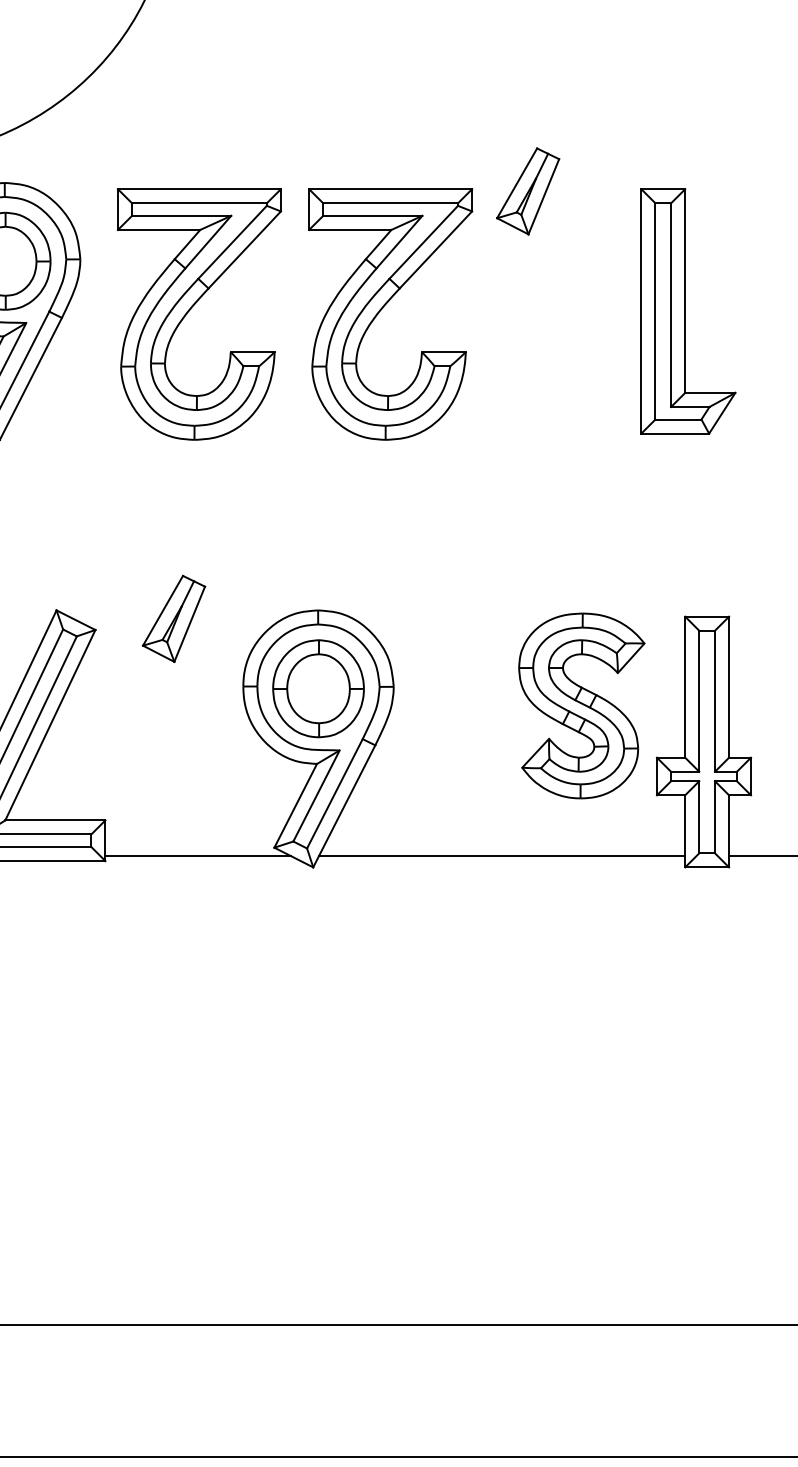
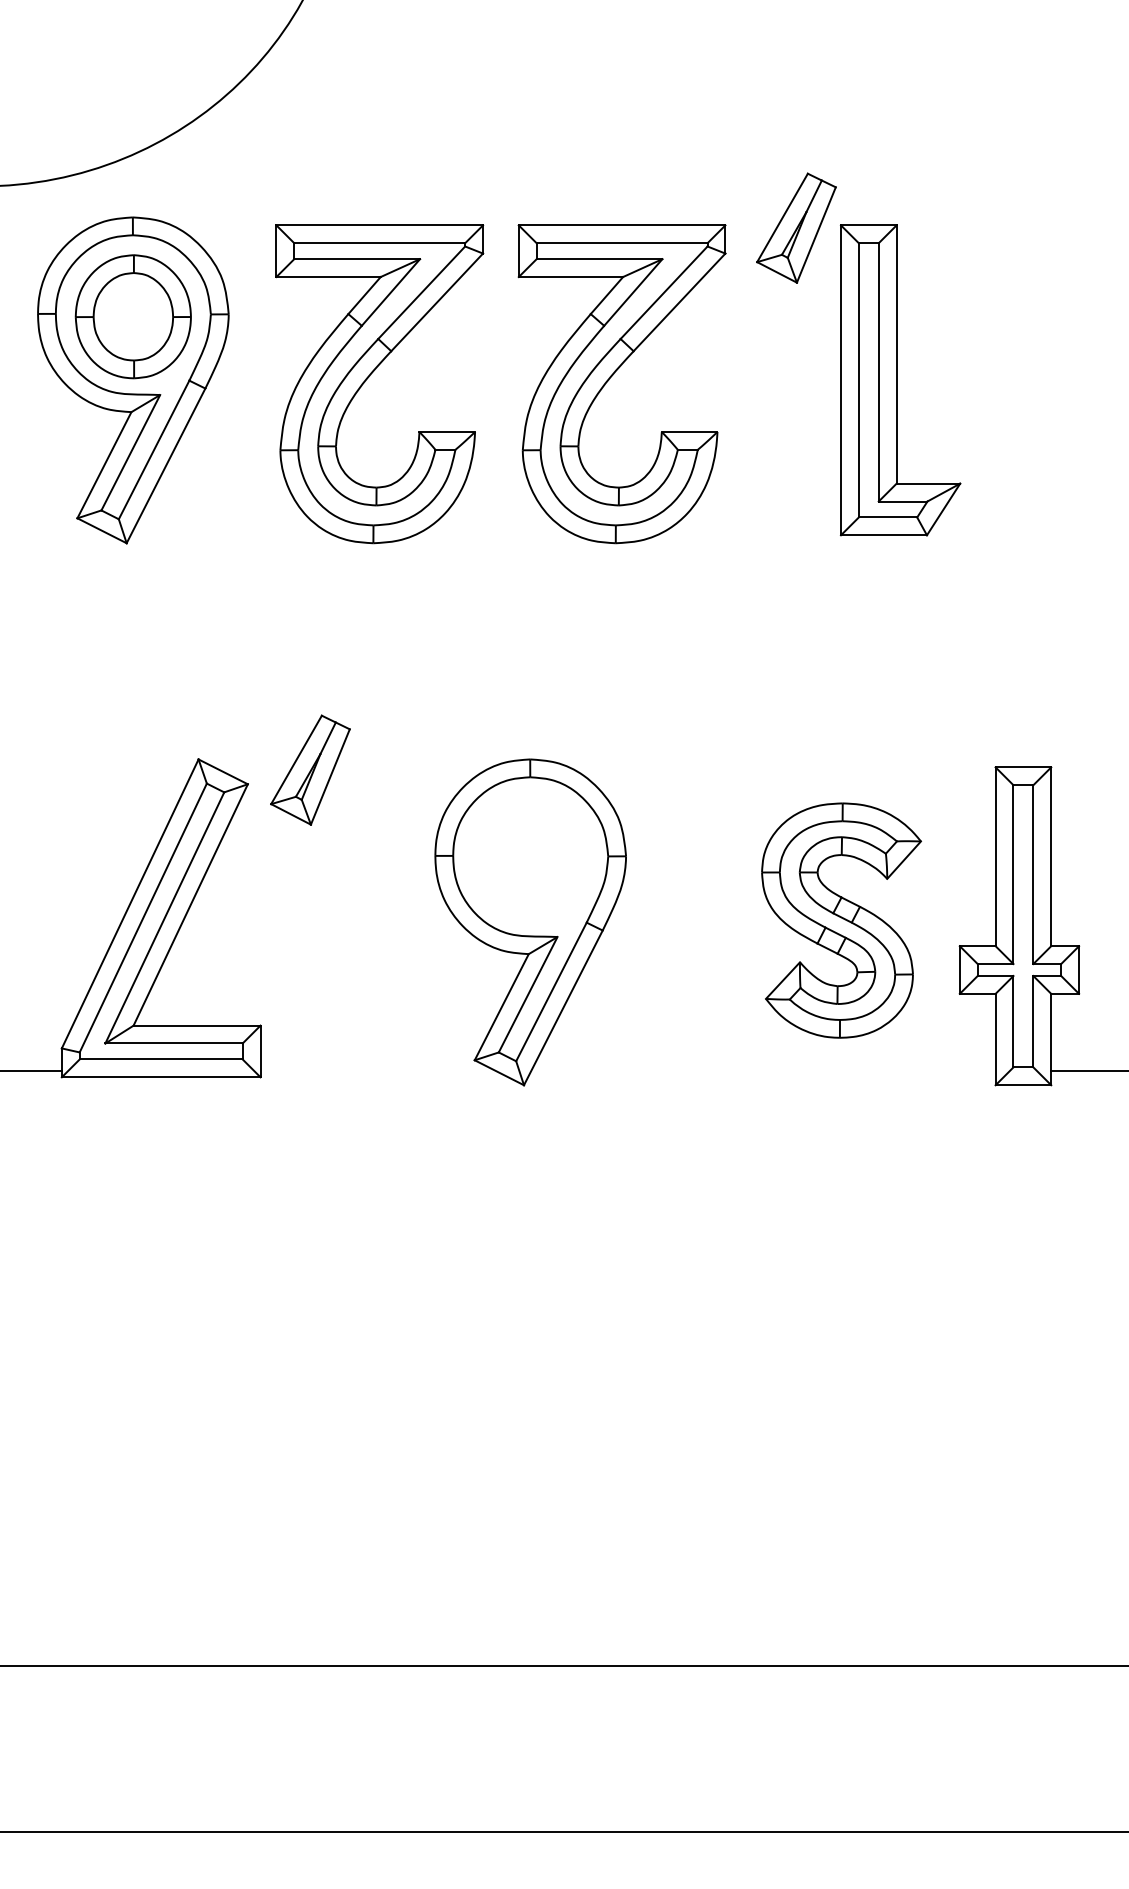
part: (688, 311) -> (900, 380), moved
part: (174, 618) -> (310, 769), moved
part: (318, 688) -> (530, 858), removed
part: (581, 705) -> (841, 920), moved
line: (197, 856) -> (377, 1071), removed
line: (502, 856) -> (763, 1071), removed

